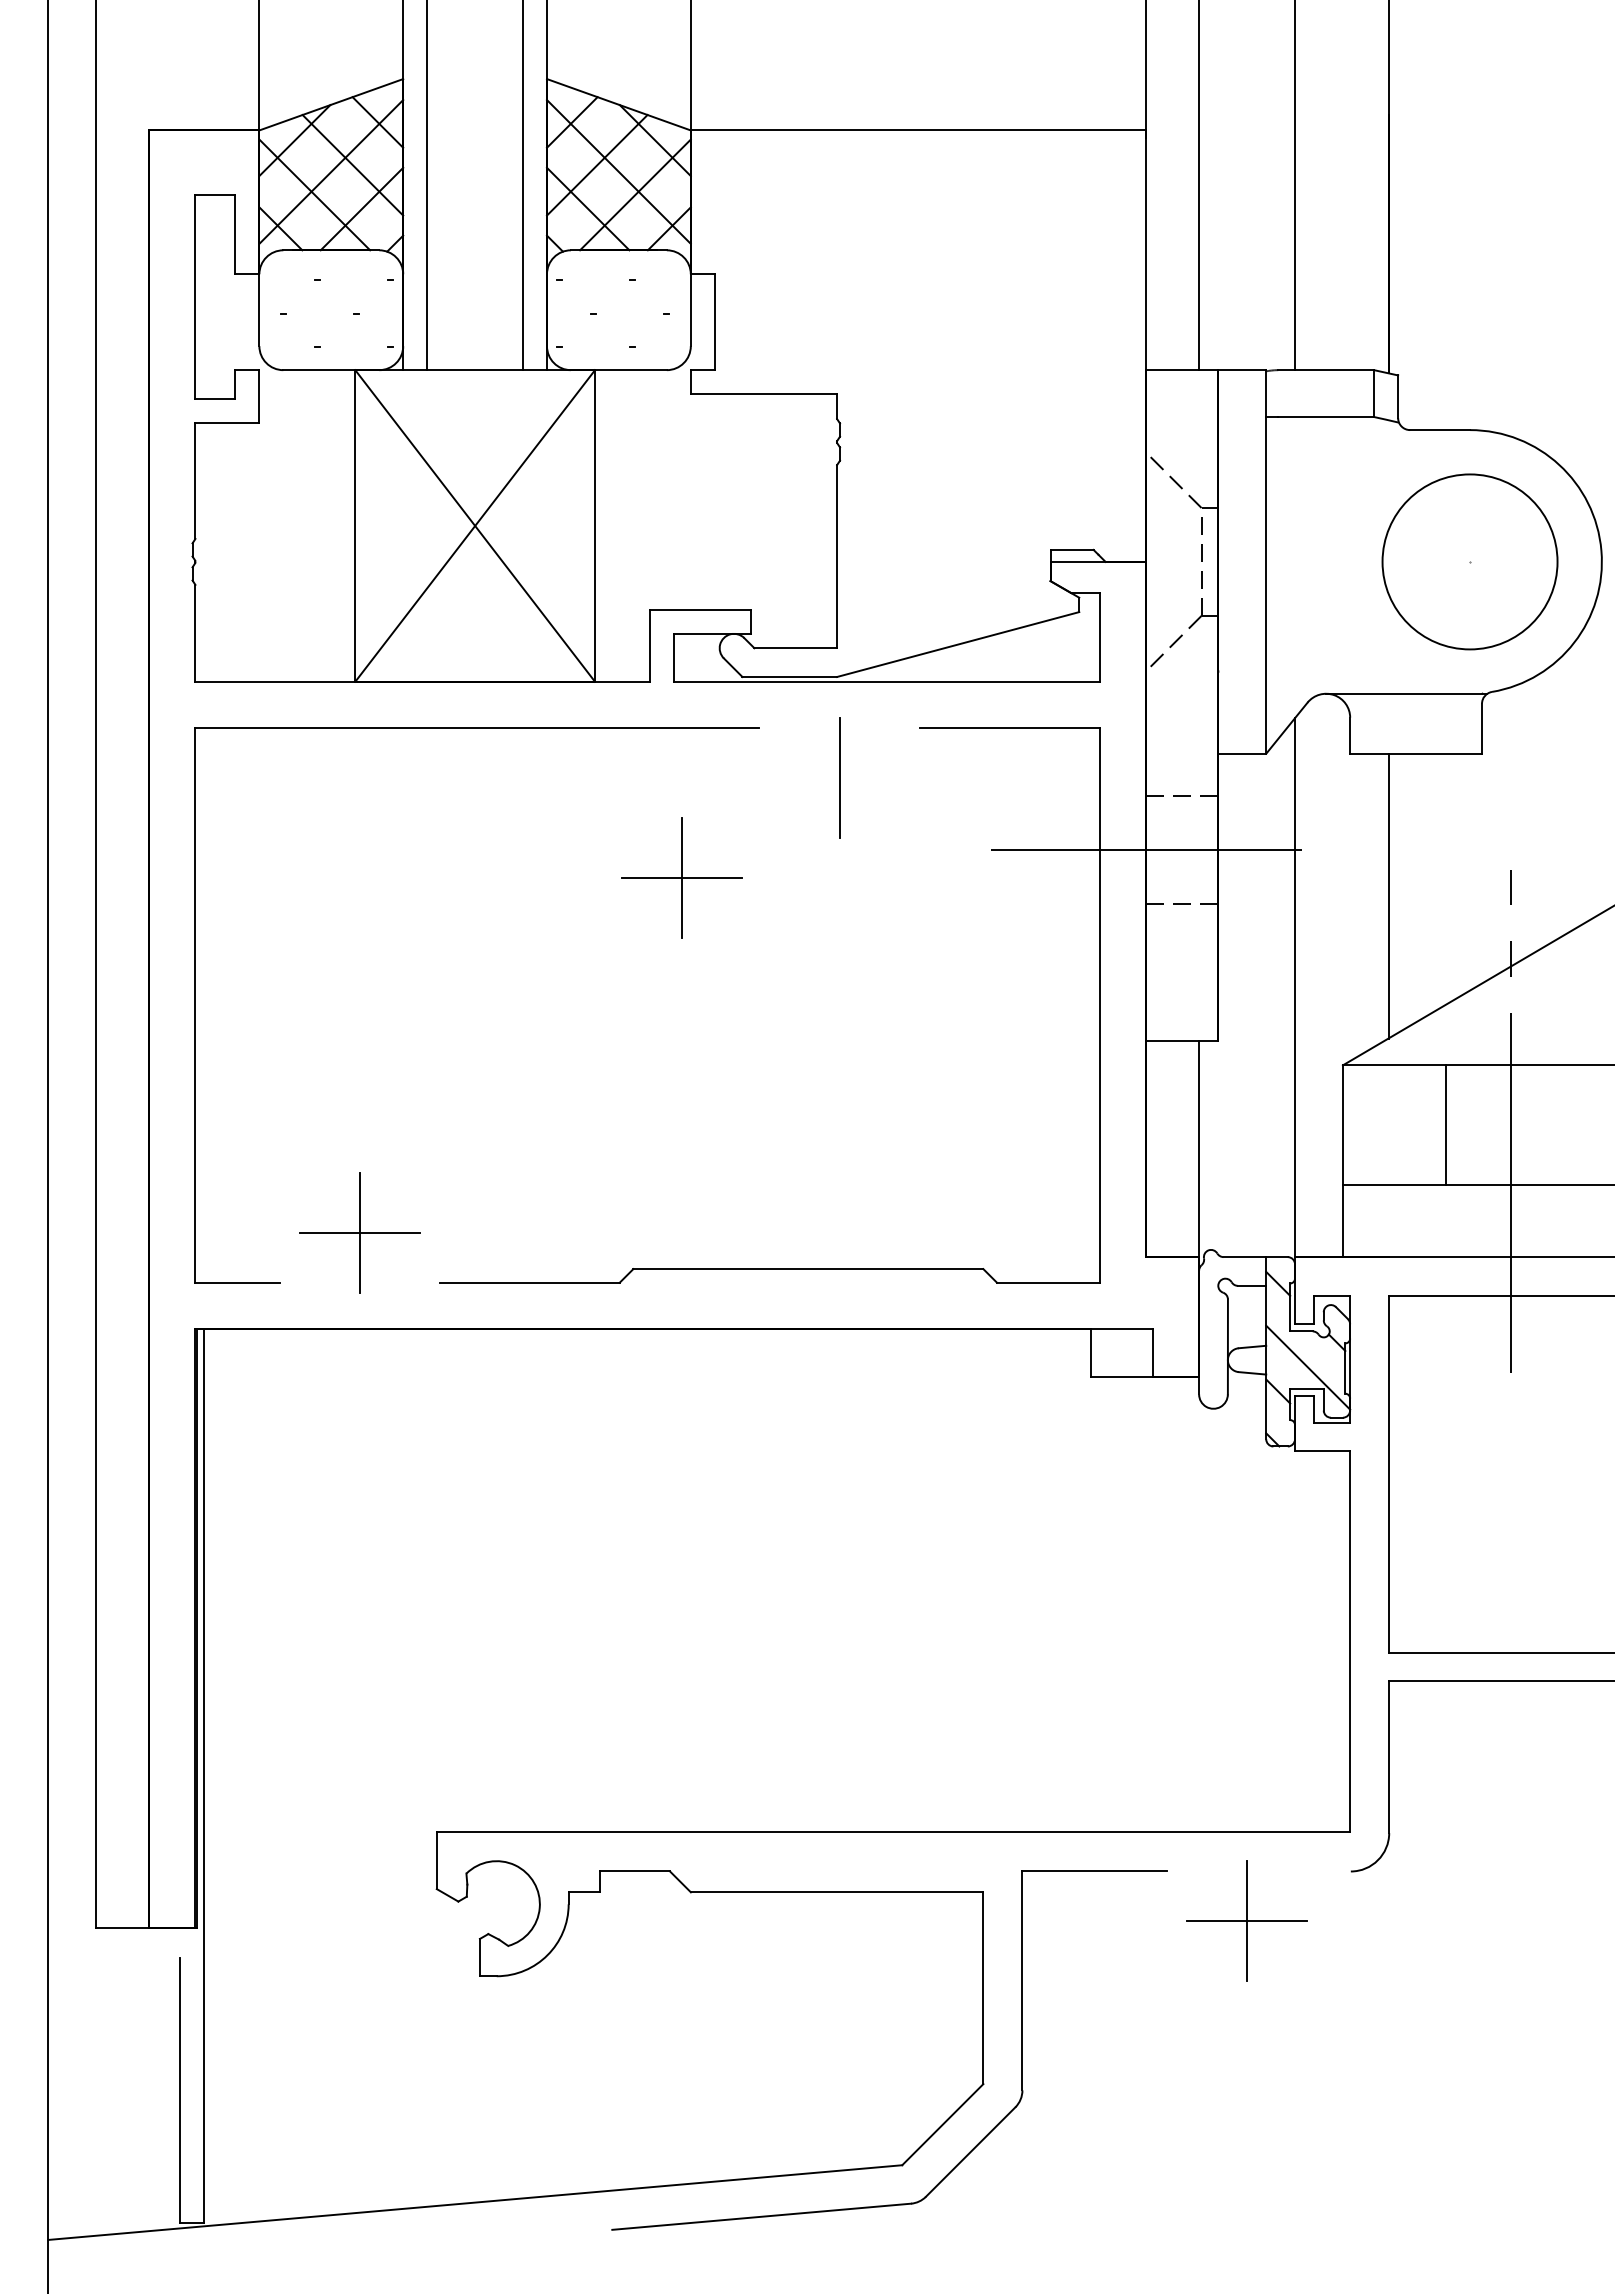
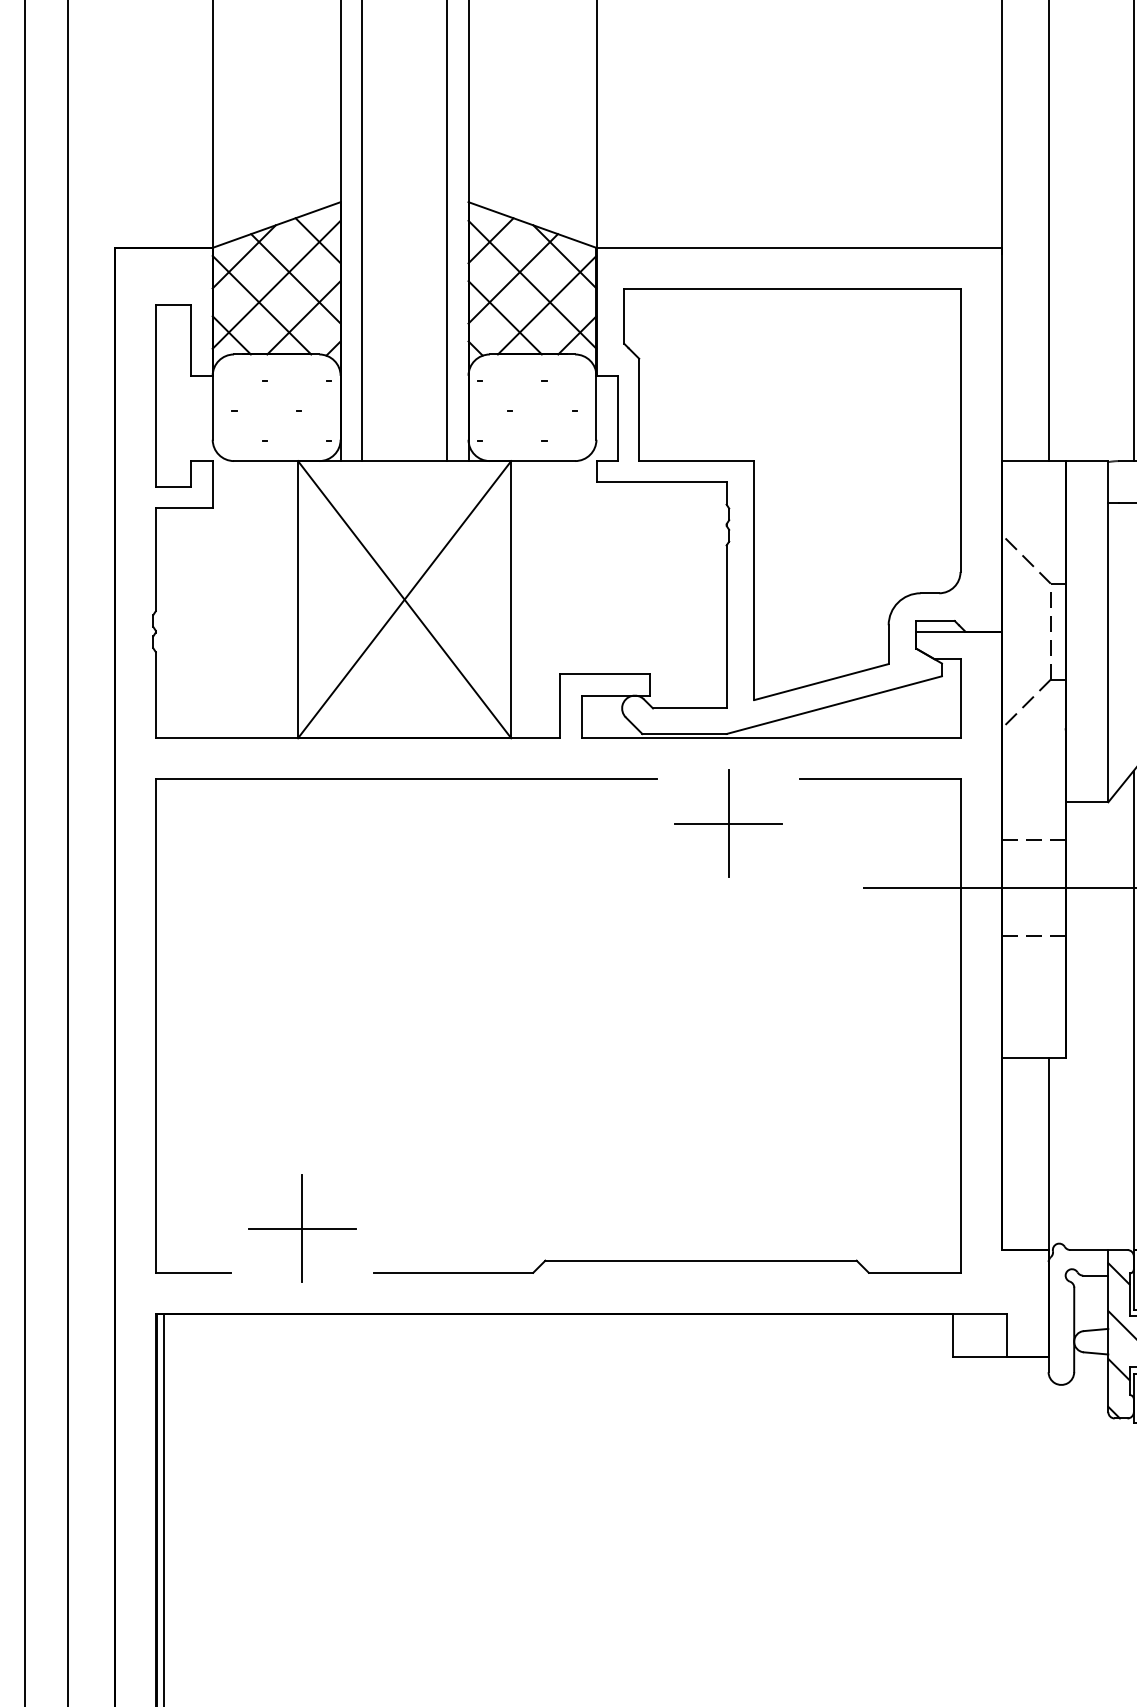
part: (910, 407) -> (791, 494), added
line: (839, 777) -> (728, 823), added
part: (681, 877) -> (588, 912), removed

